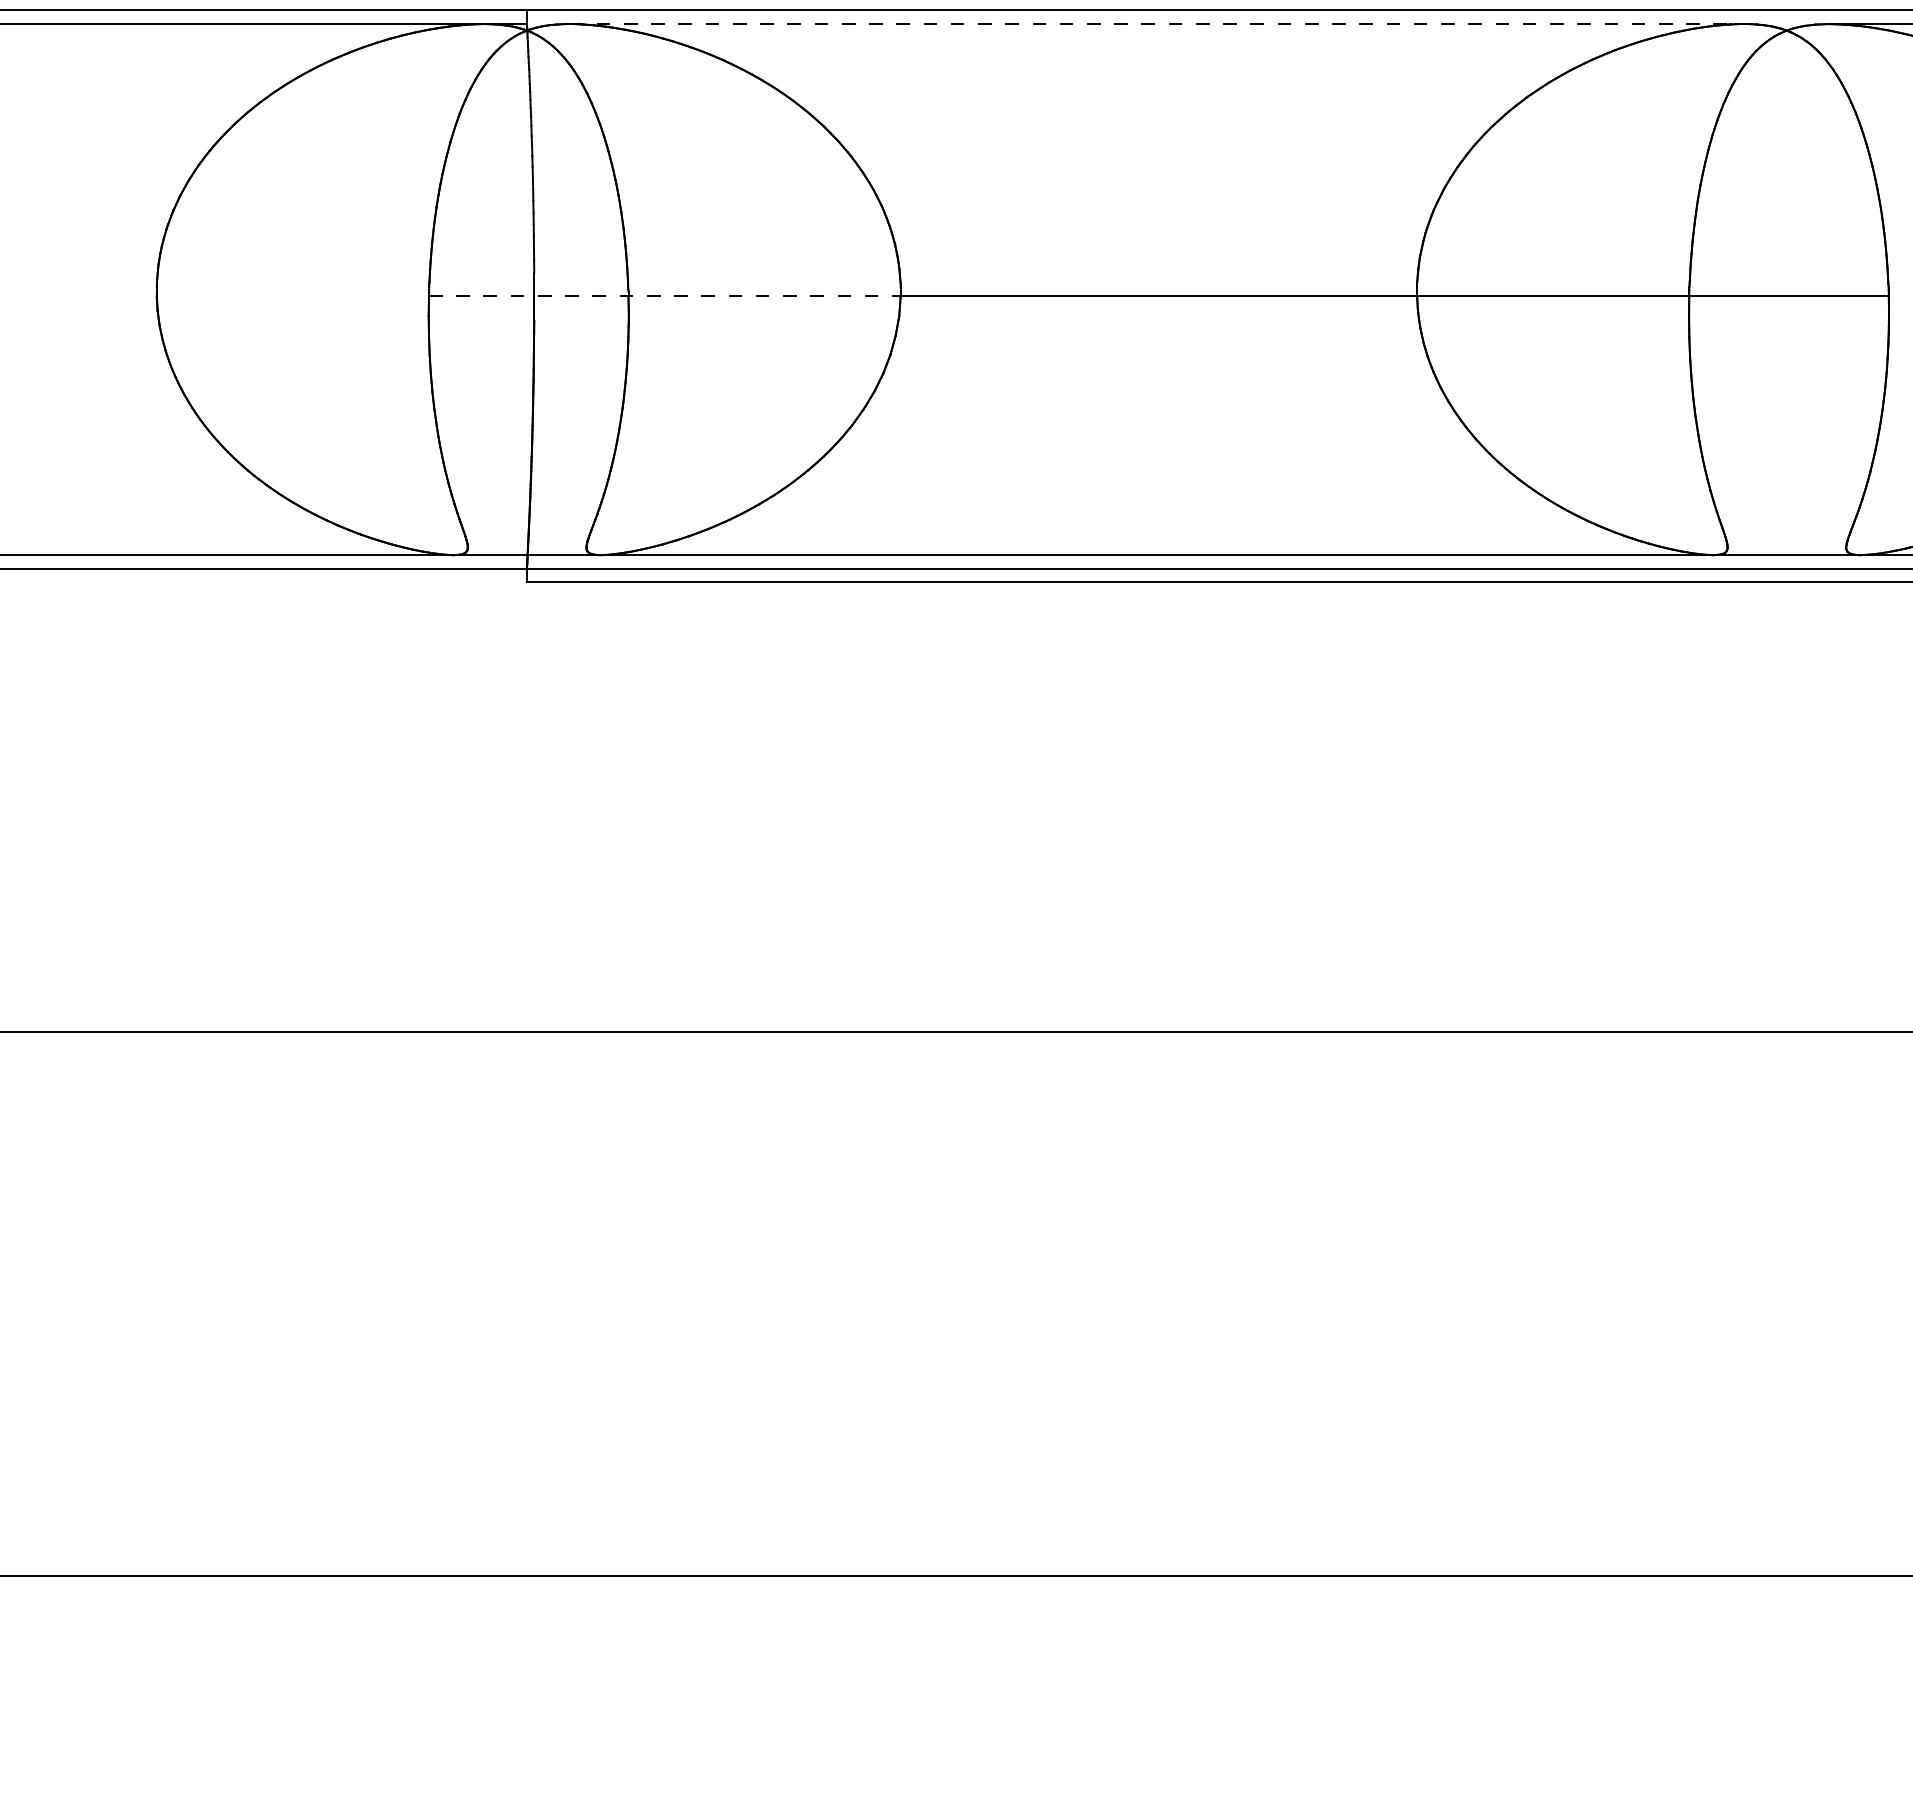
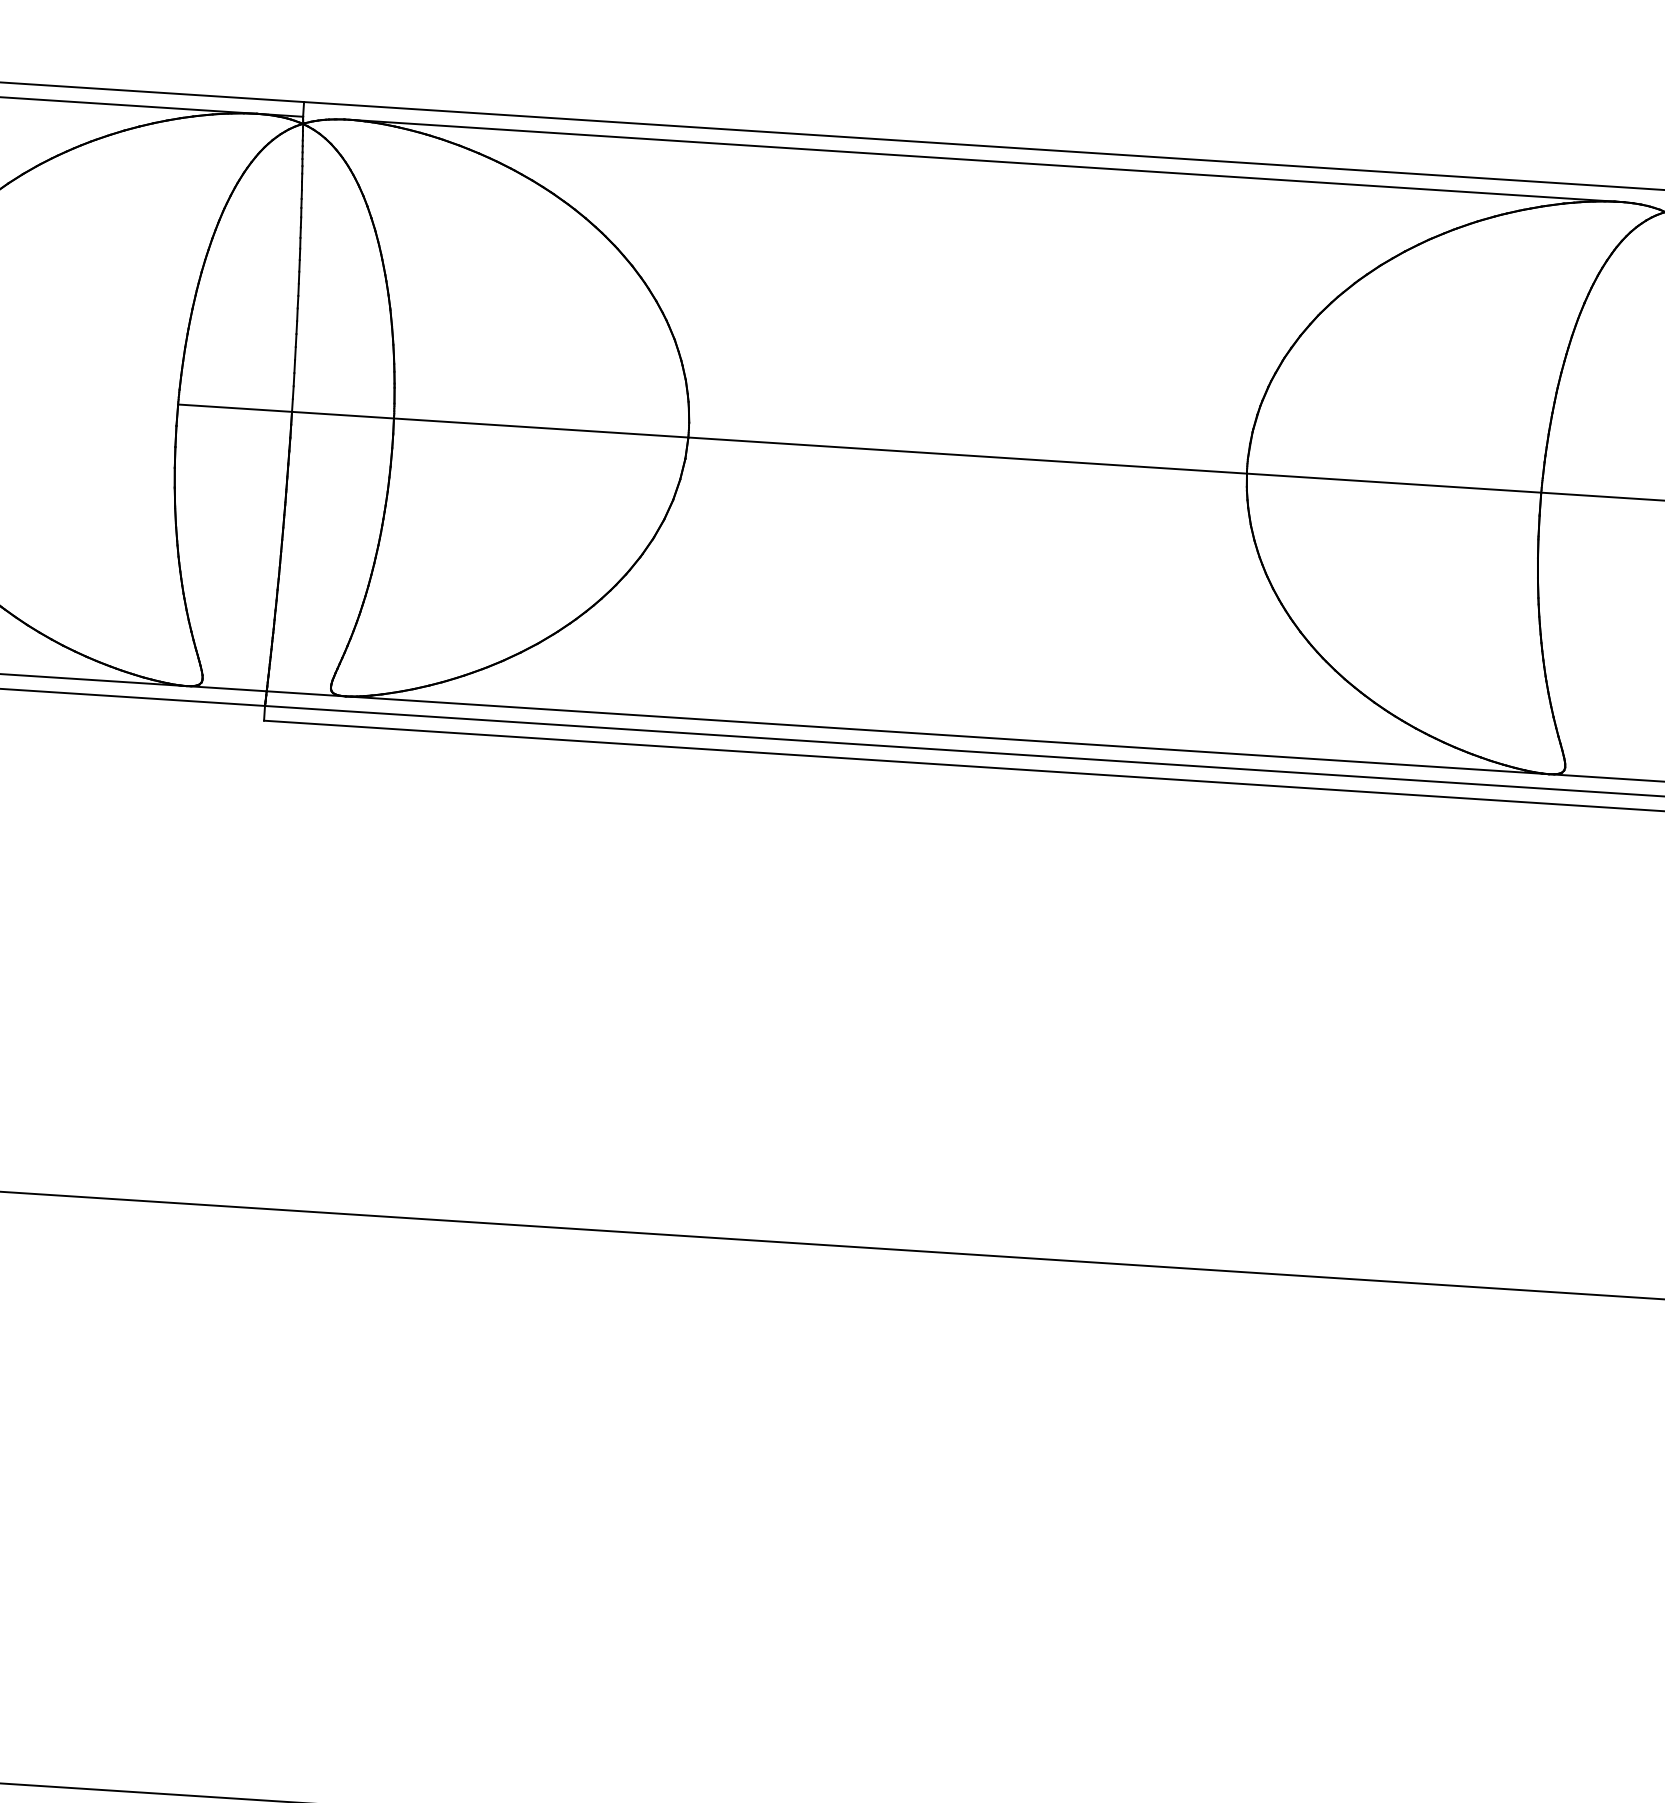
line: (1157, 24) -> (985, 161), dashed -> solid
line: (664, 296) -> (432, 421), dashed -> solid

